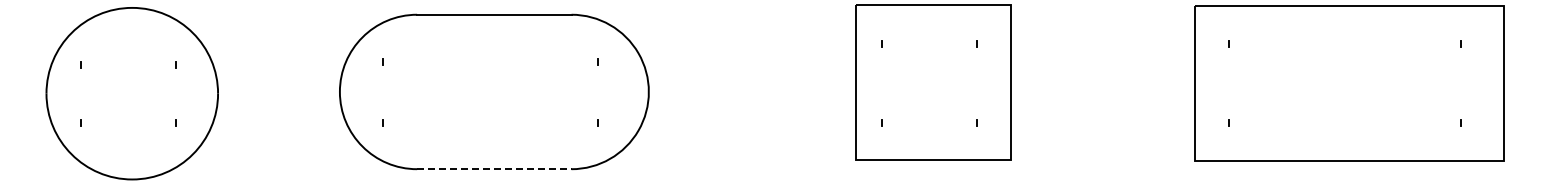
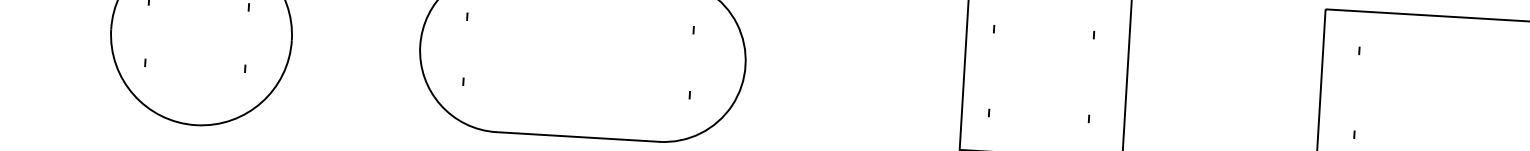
line: (494, 169) -> (578, 137), dashed -> solid

